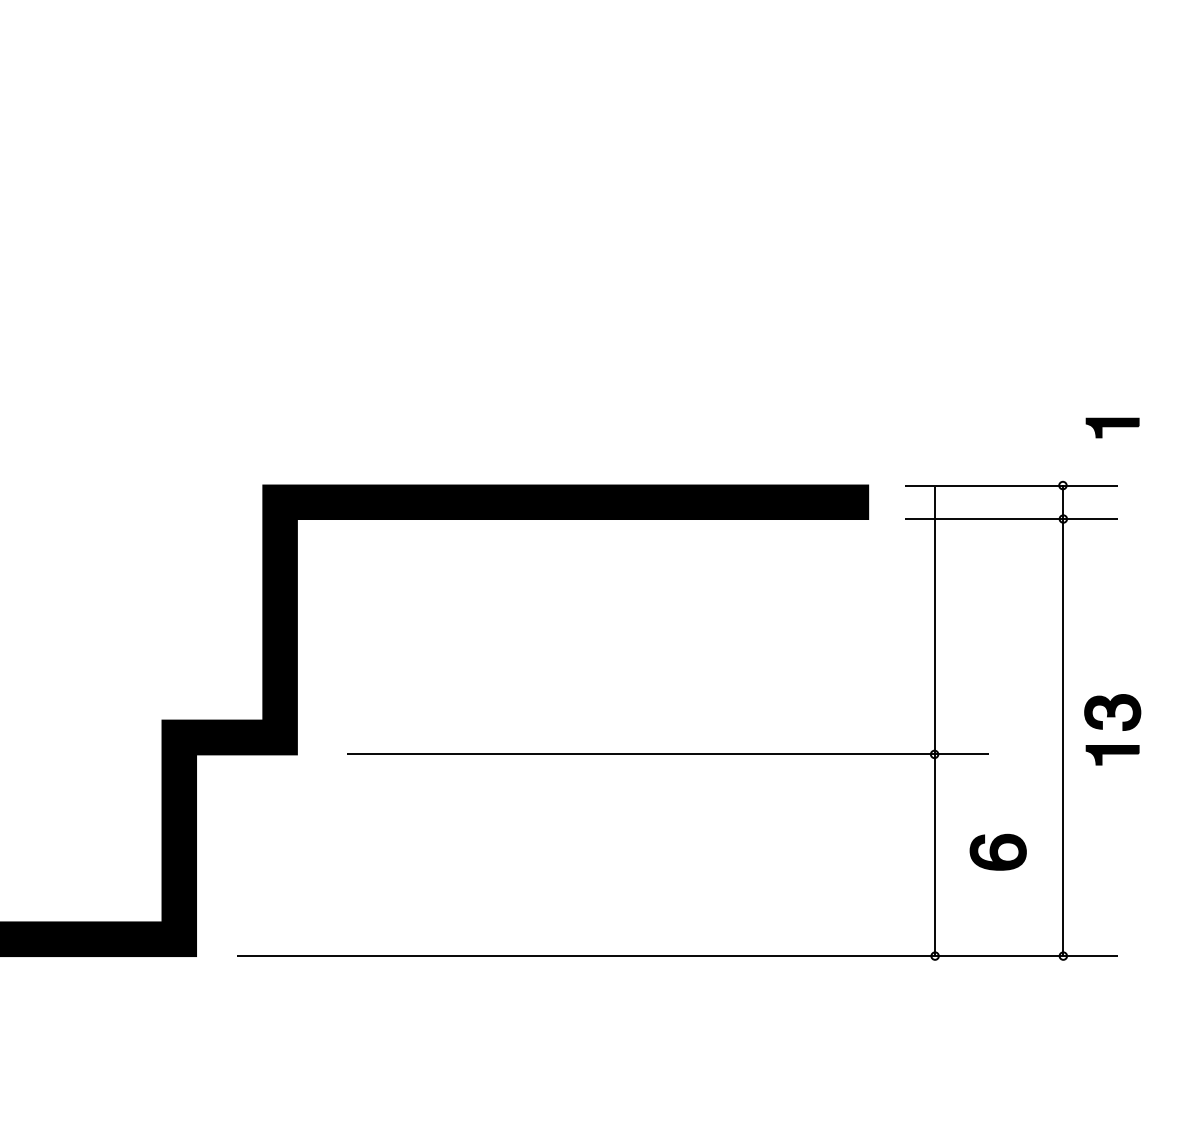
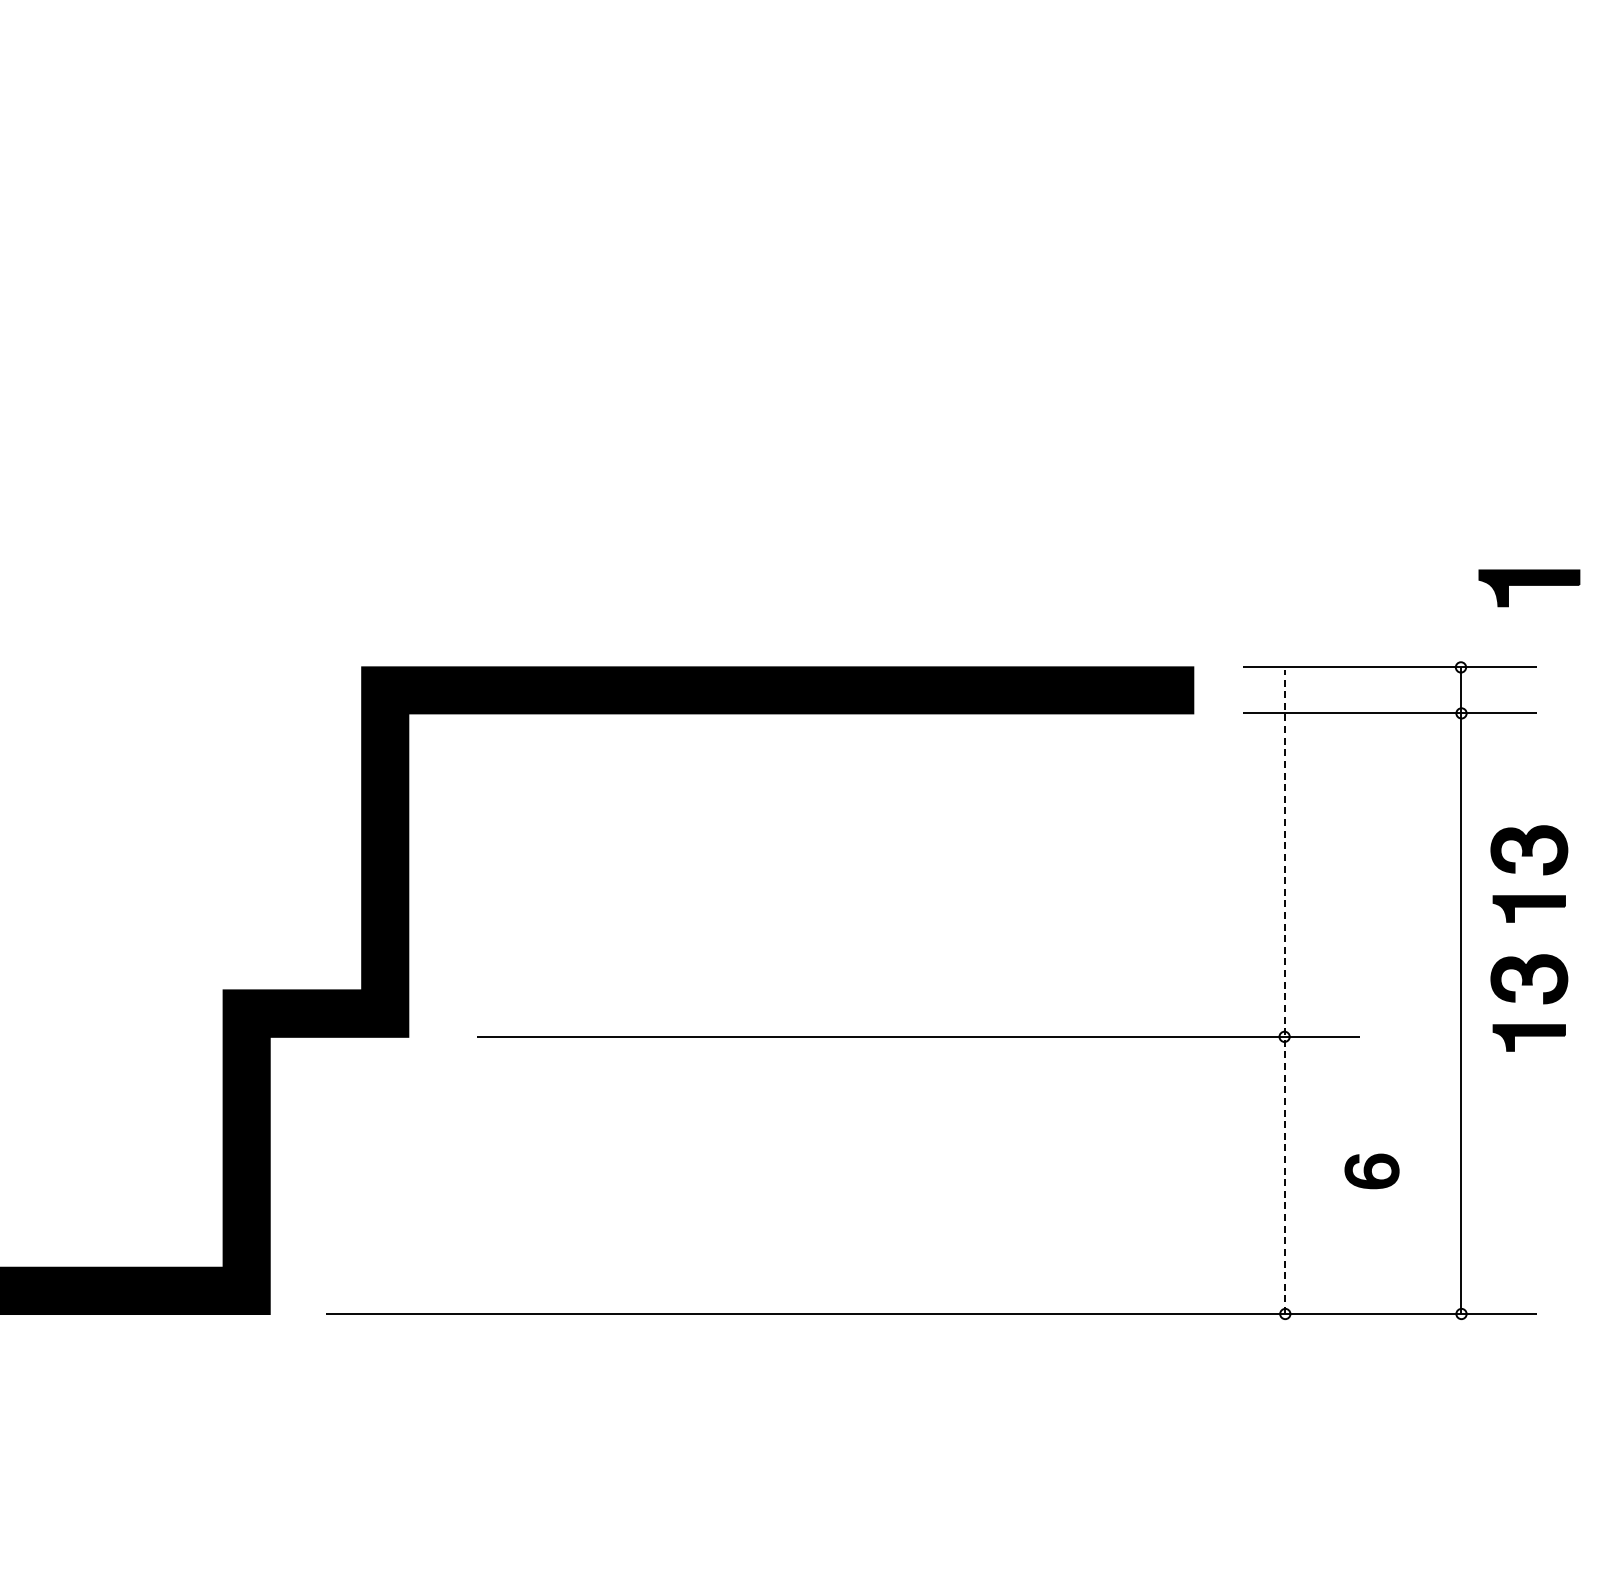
part: (1112, 428) -> (1528, 588), size x1.4
part: (1102, 635) -> (1515, 873), added
line: (934, 721) -> (1284, 991), solid -> dashed
part: (997, 852) -> (1371, 1171), size x0.7

